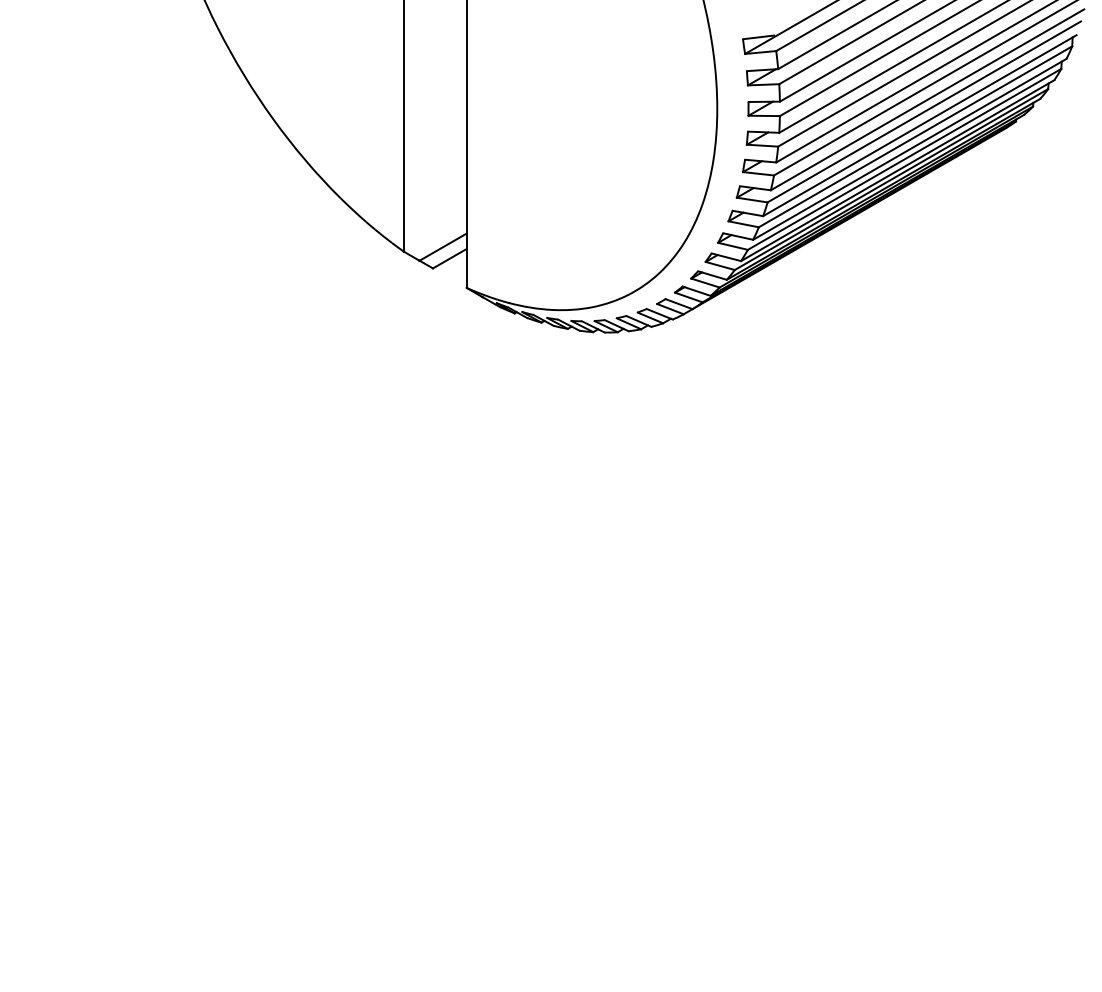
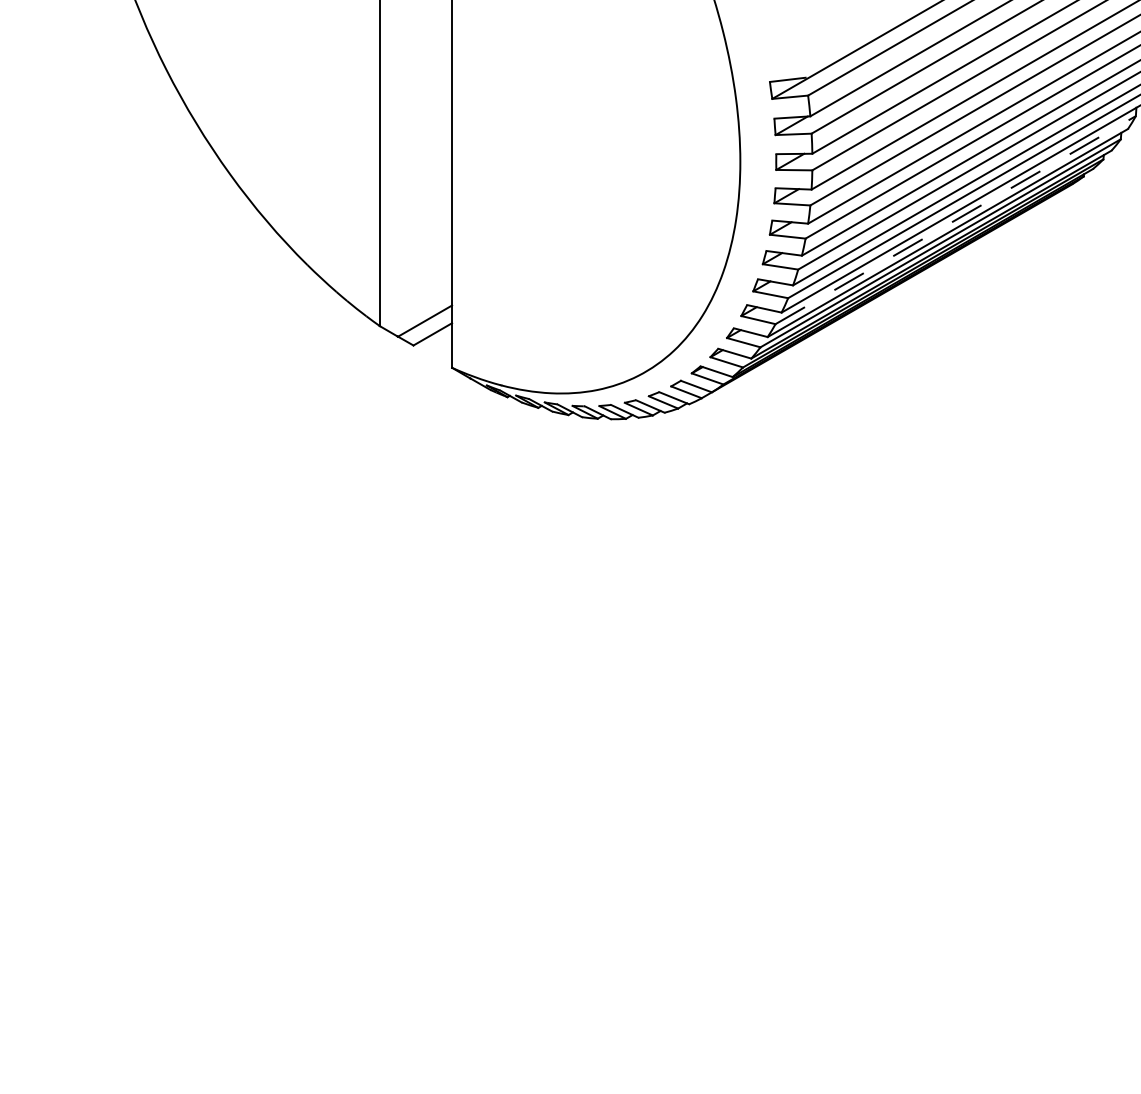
line: (904, 159) -> (955, 220), solid -> dashed

